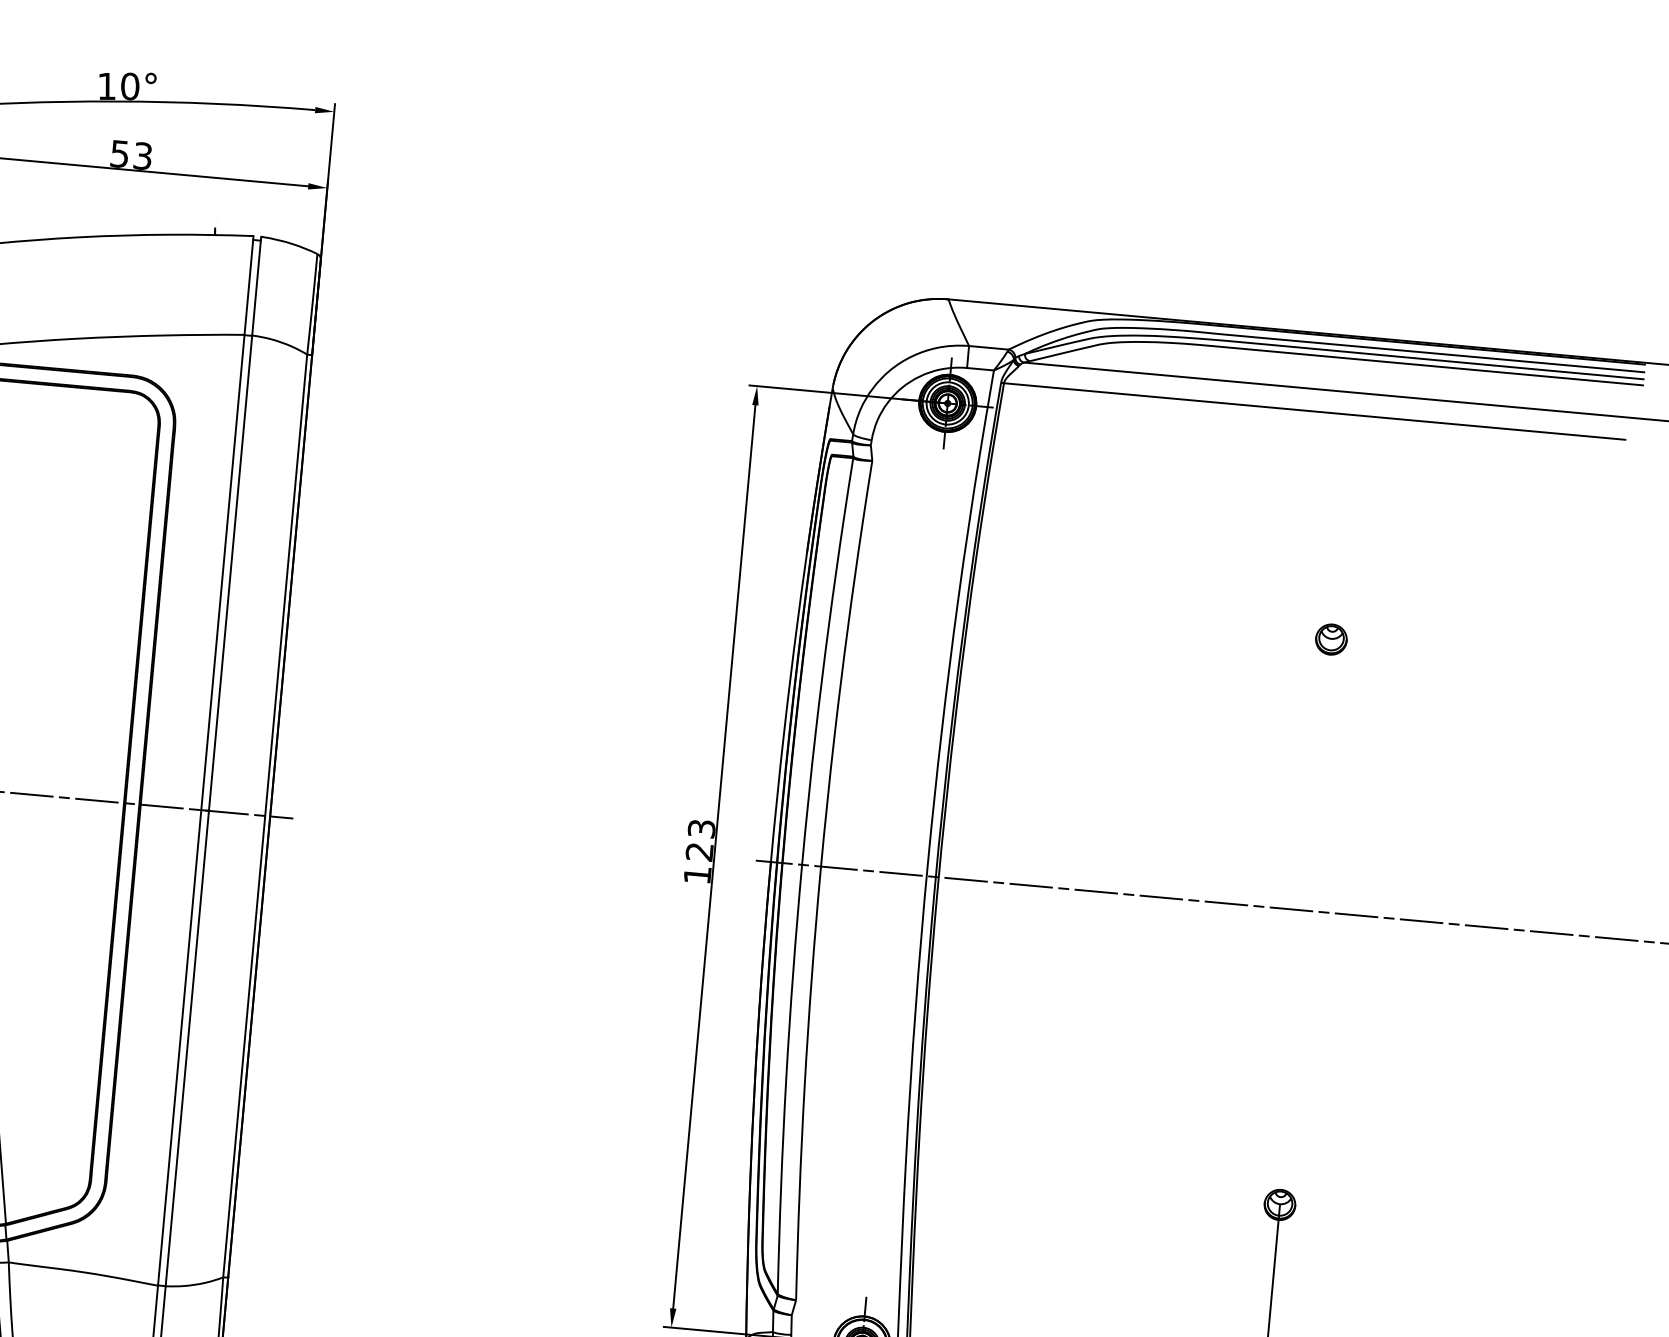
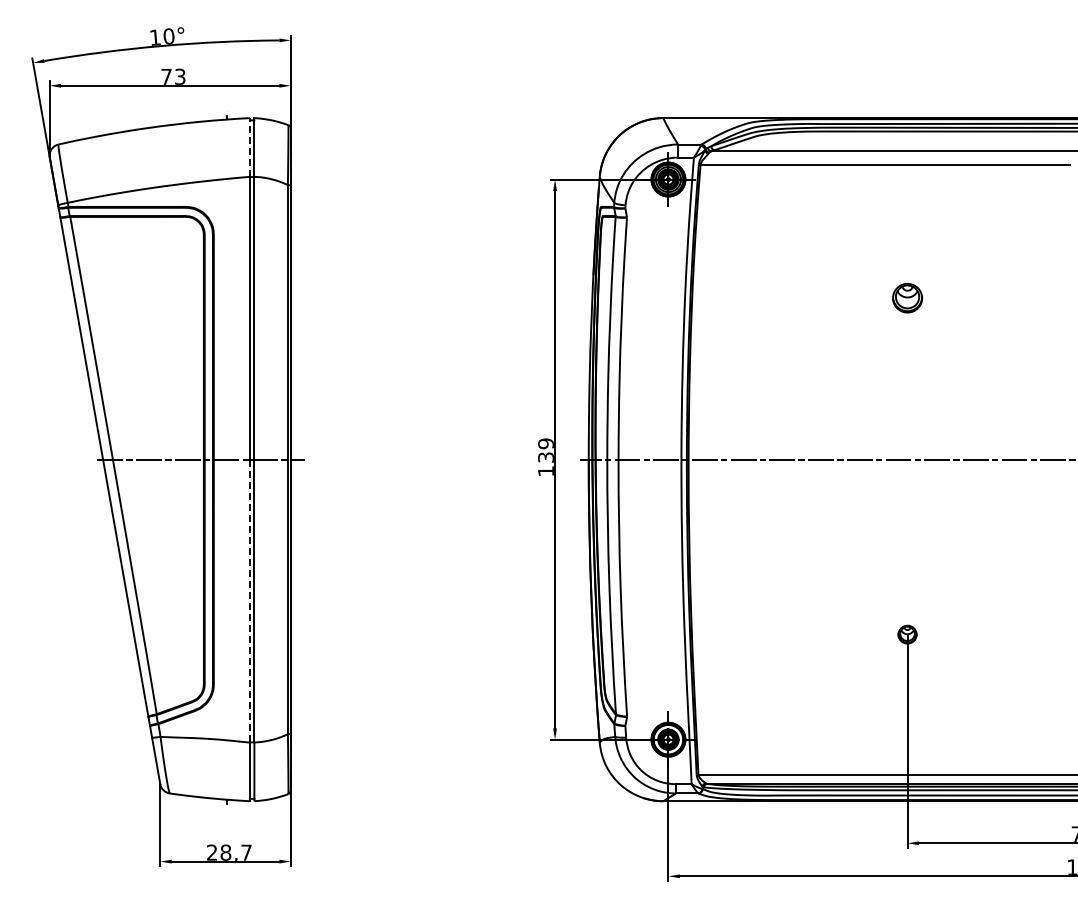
text: (119, 153) -> (166, 76), 53 -> 73
line: (248, 283) -> (249, 146), solid -> dashed
part: (1331, 639) -> (907, 298), size x1.6
text: (699, 840) -> (545, 450), 123 -> 139
line: (179, 1048) -> (249, 601), solid -> dashed

